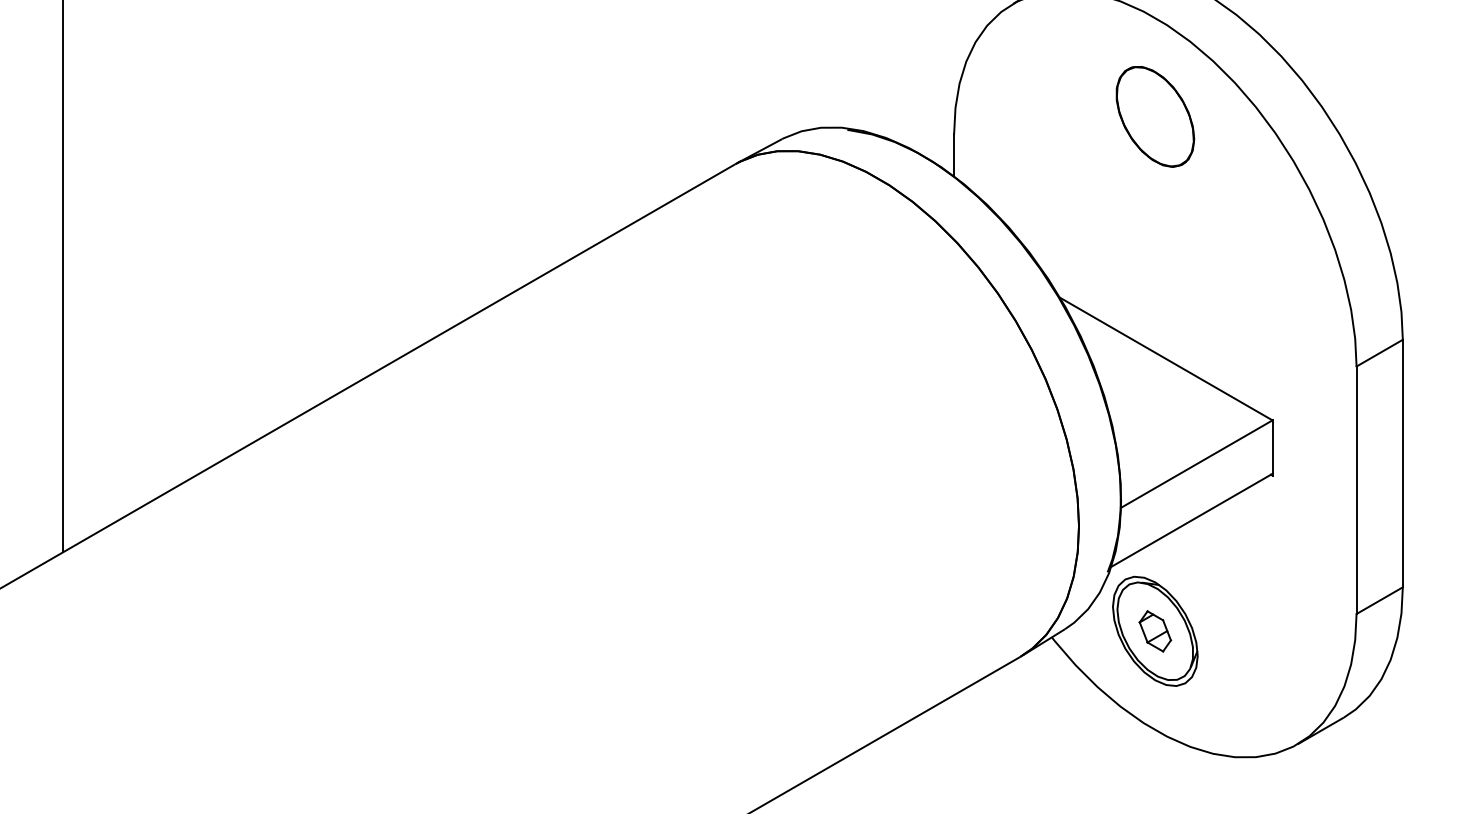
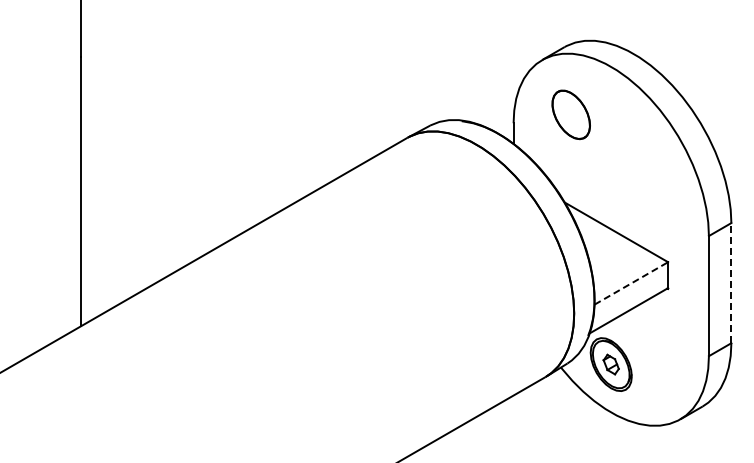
part: (1153, 116) -> (570, 114), moved
line: (1403, 462) -> (731, 282), solid -> dashed
line: (1197, 464) -> (631, 283), solid -> dashed

